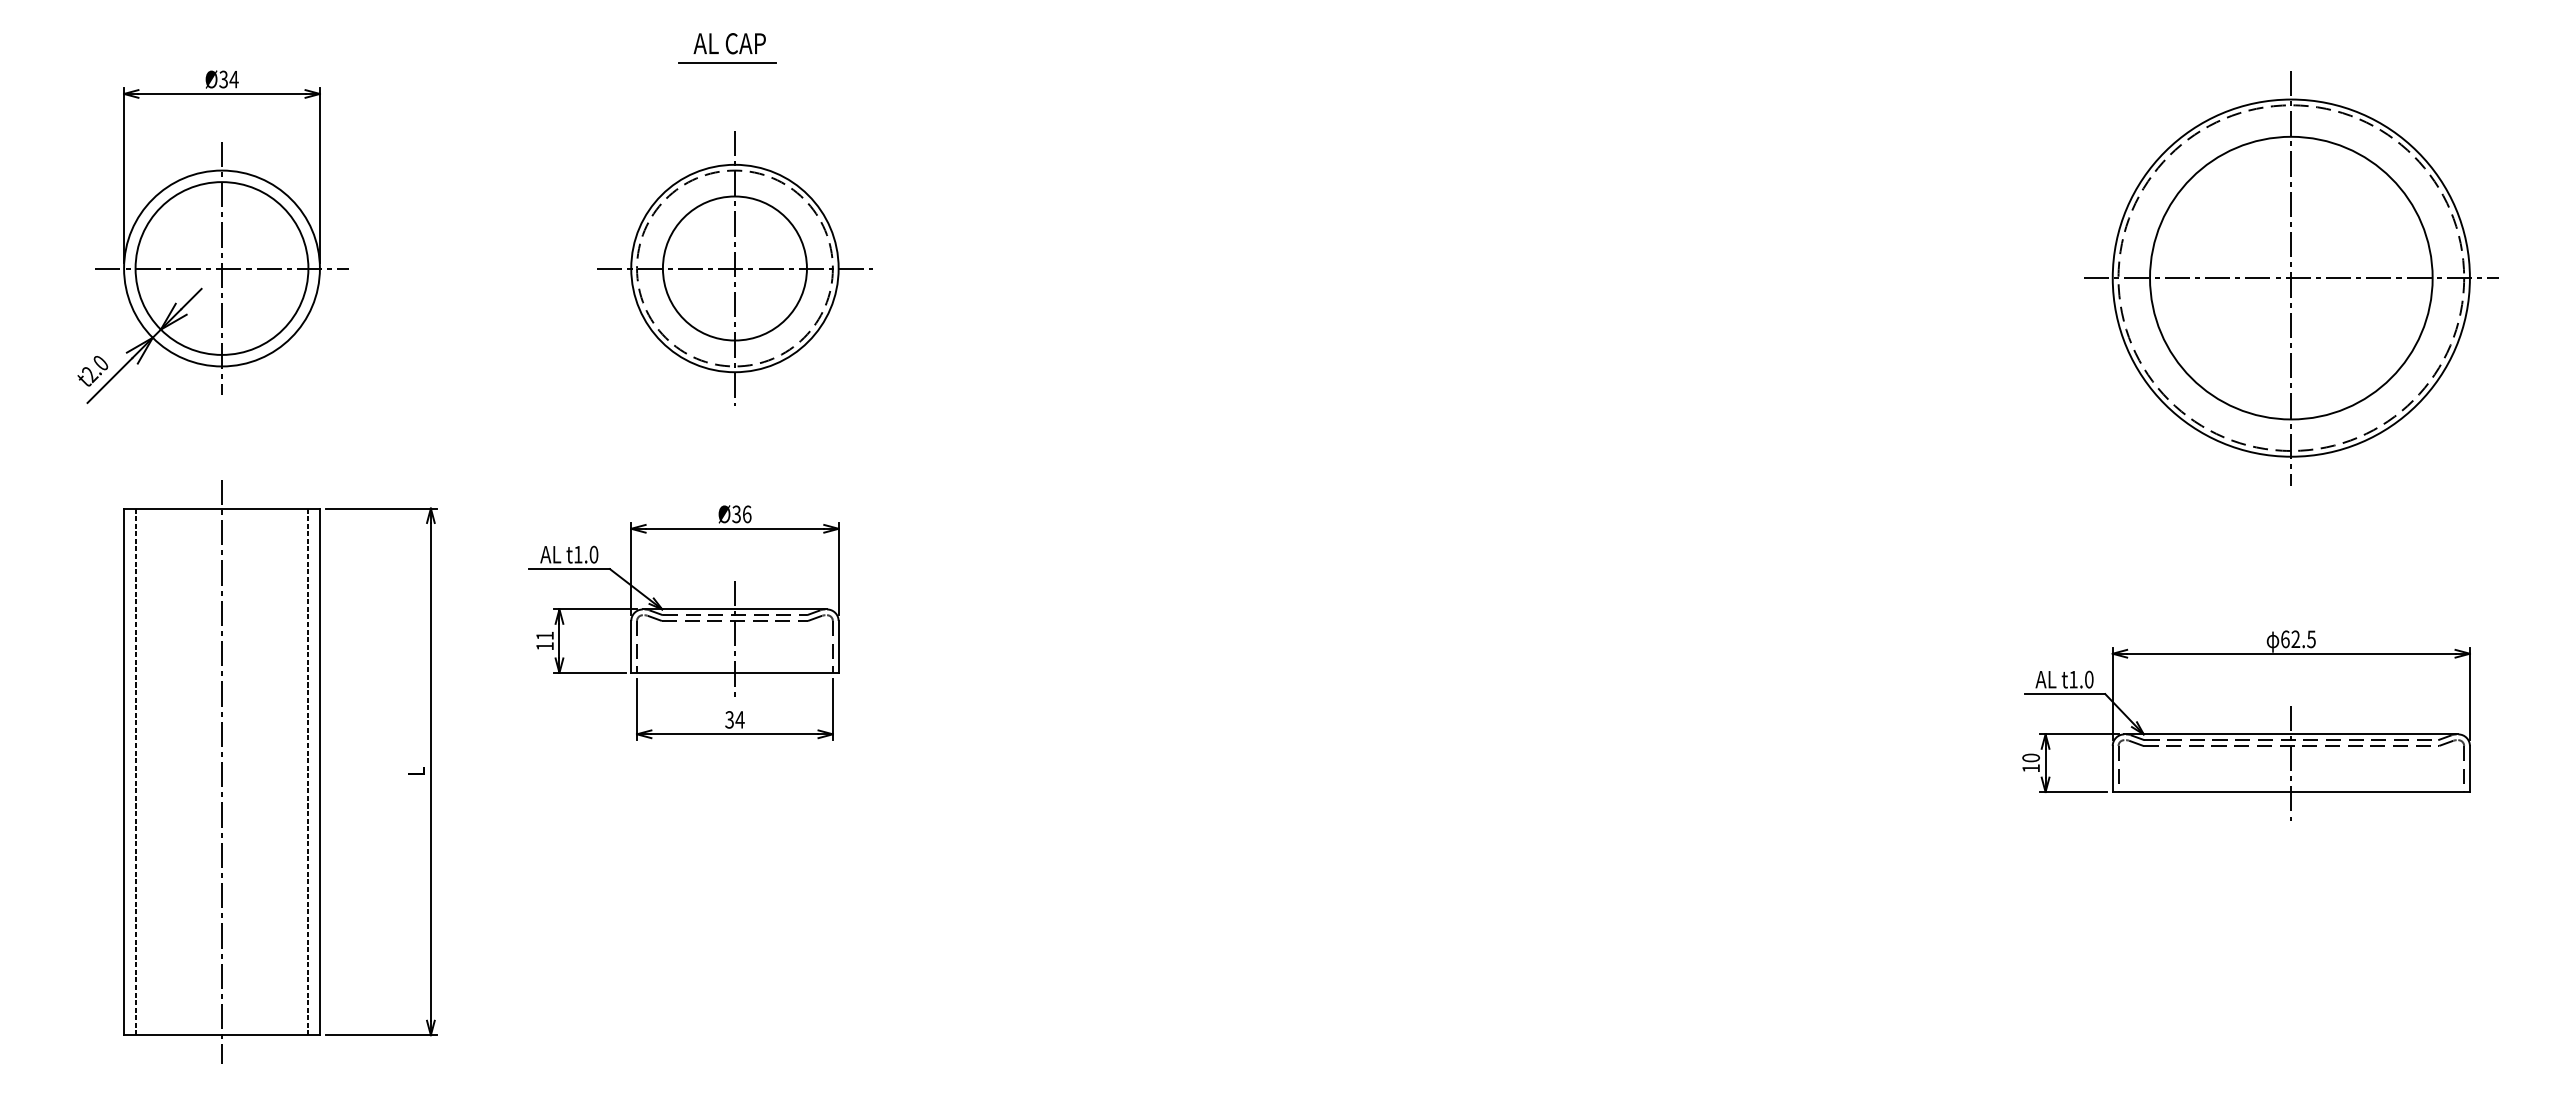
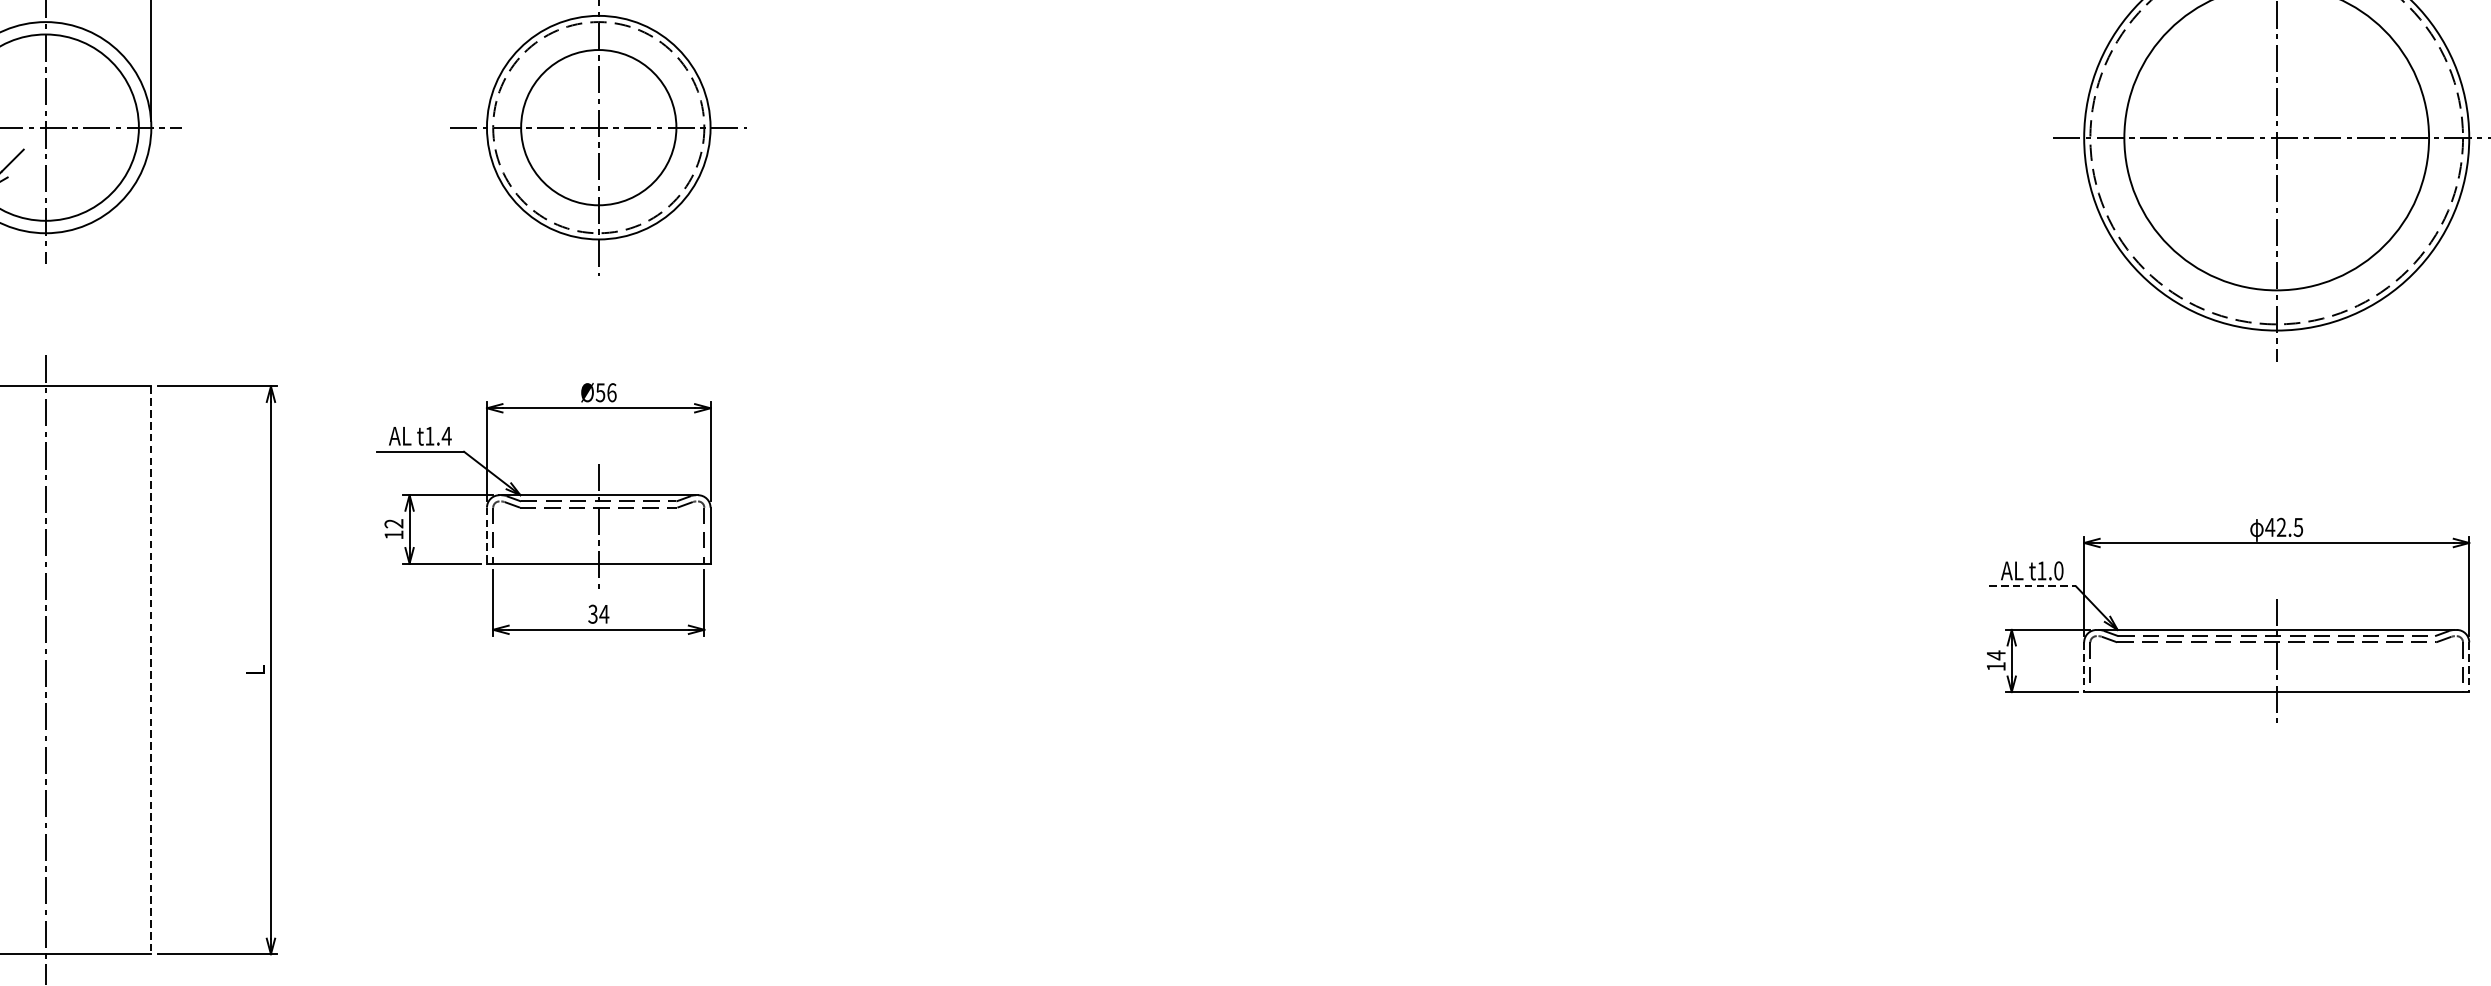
text: (736, 513) -> (600, 391), Ø36 -> Ø56
text: (593, 554) -> (446, 435), t1.0 -> t1.4
text: (544, 635) -> (393, 523), 11 -> 12
text: (2284, 639) -> (2269, 527), 62.5 -> 42.5
line: (631, 646) -> (487, 535), solid -> dashed
line: (2065, 694) -> (2033, 586), solid -> dashed
text: (2030, 757) -> (1995, 654), 10 -> 14
line: (2112, 769) -> (2083, 667), solid -> dashed
line: (2469, 769) -> (2468, 667), solid -> dashed
line: (308, 771) -> (139, 669), removed
line: (319, 772) -> (150, 671), solid -> dashed

